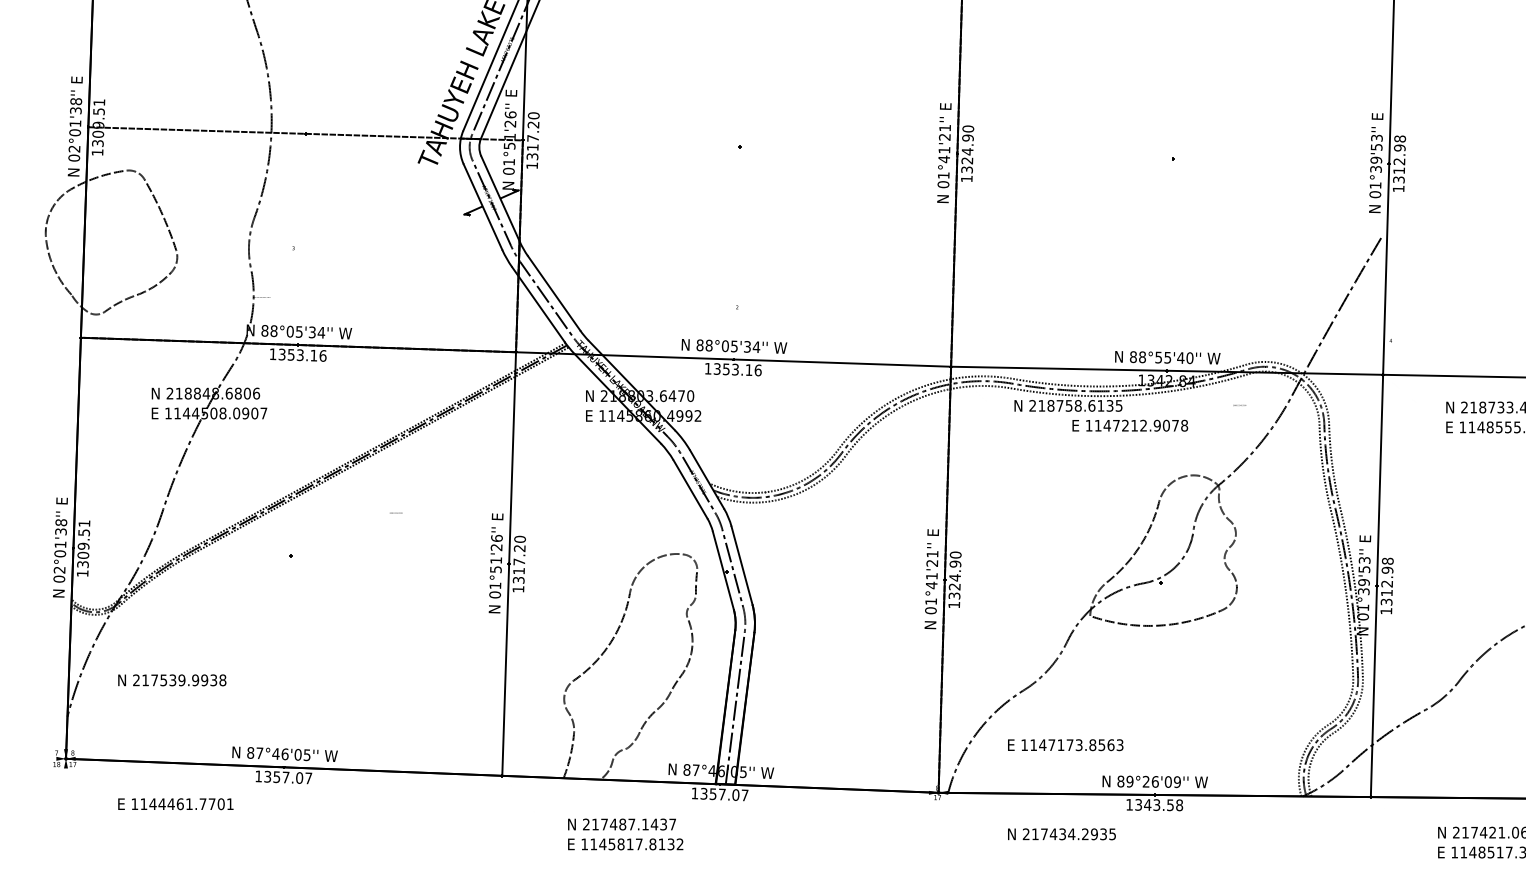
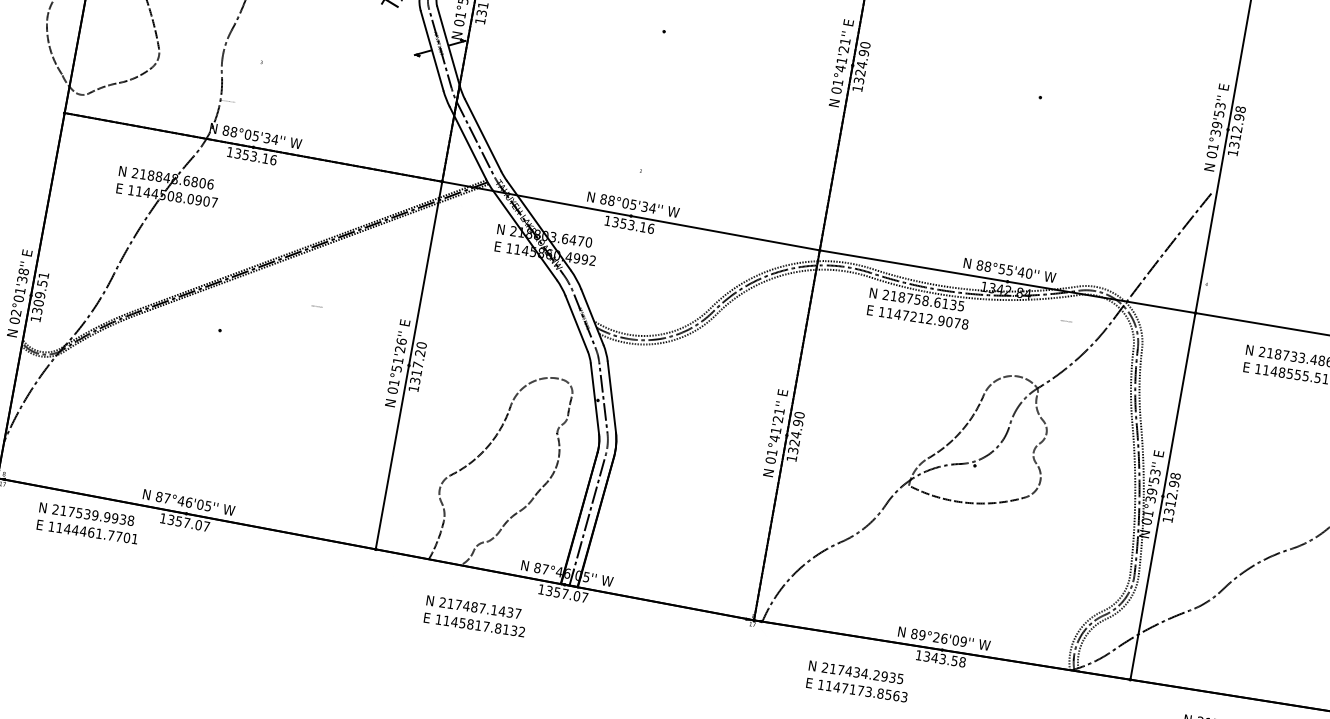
text: (1130, 425) -> (918, 317), moved
text: (172, 680) -> (87, 514), moved
text: (1065, 745) -> (856, 690), moved

